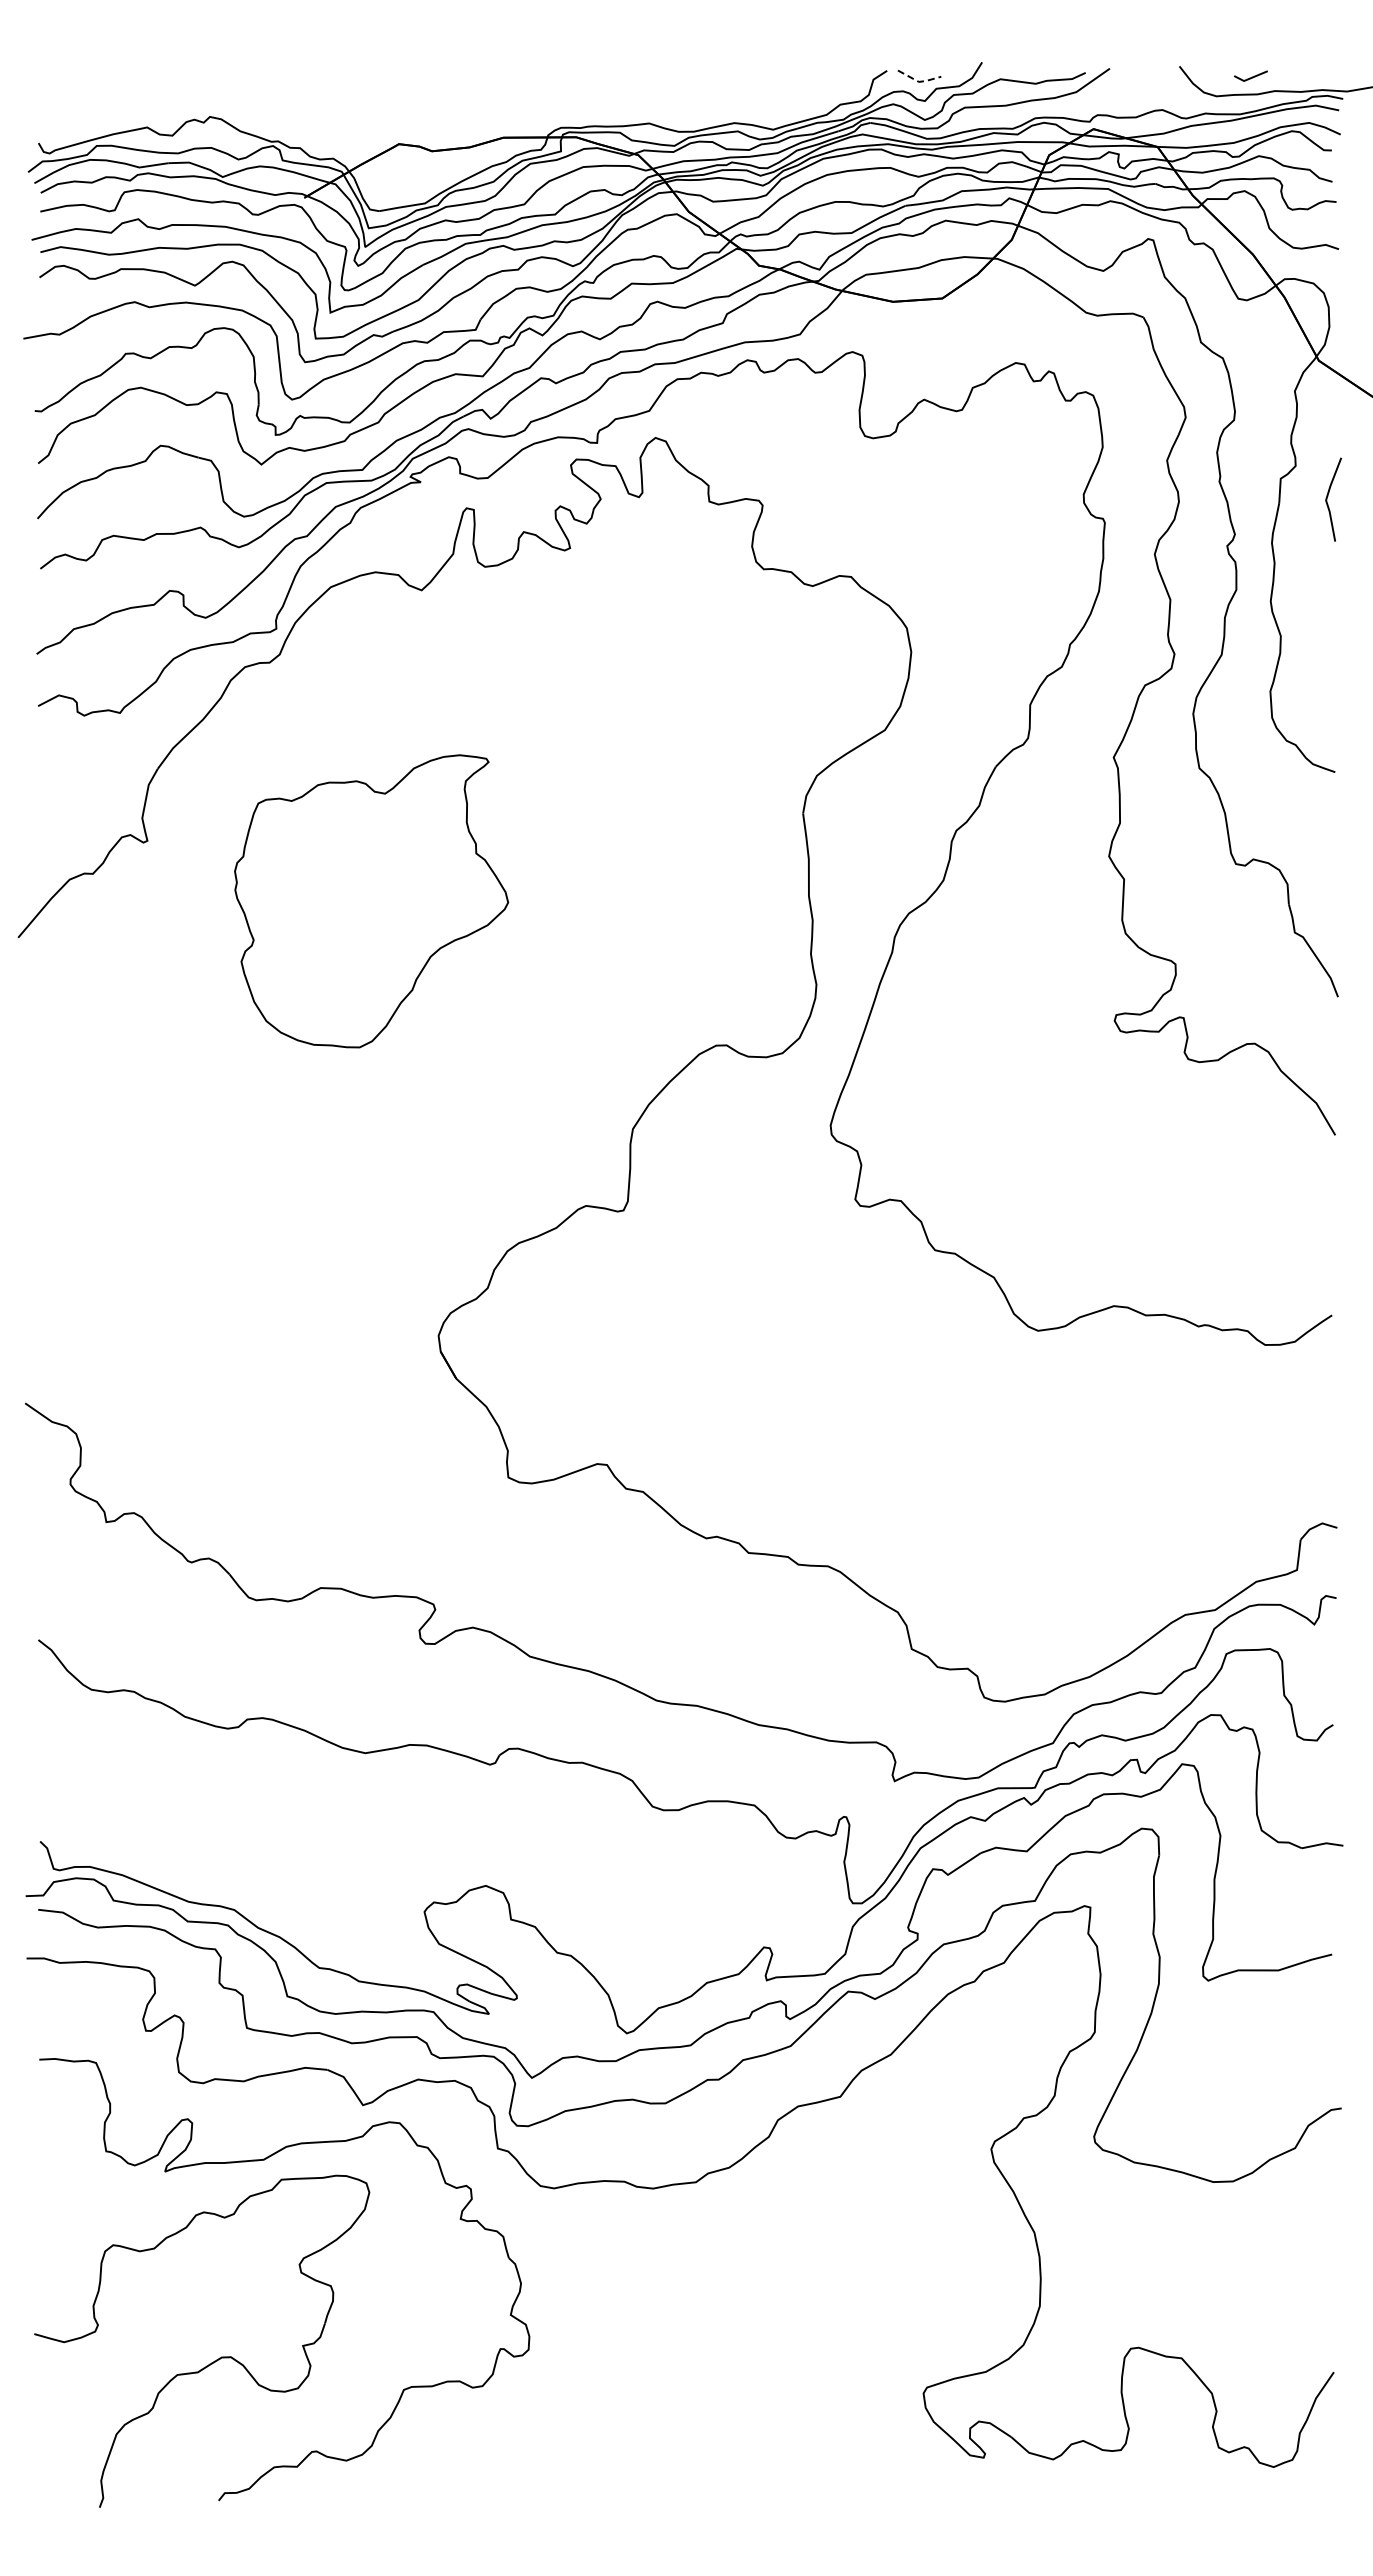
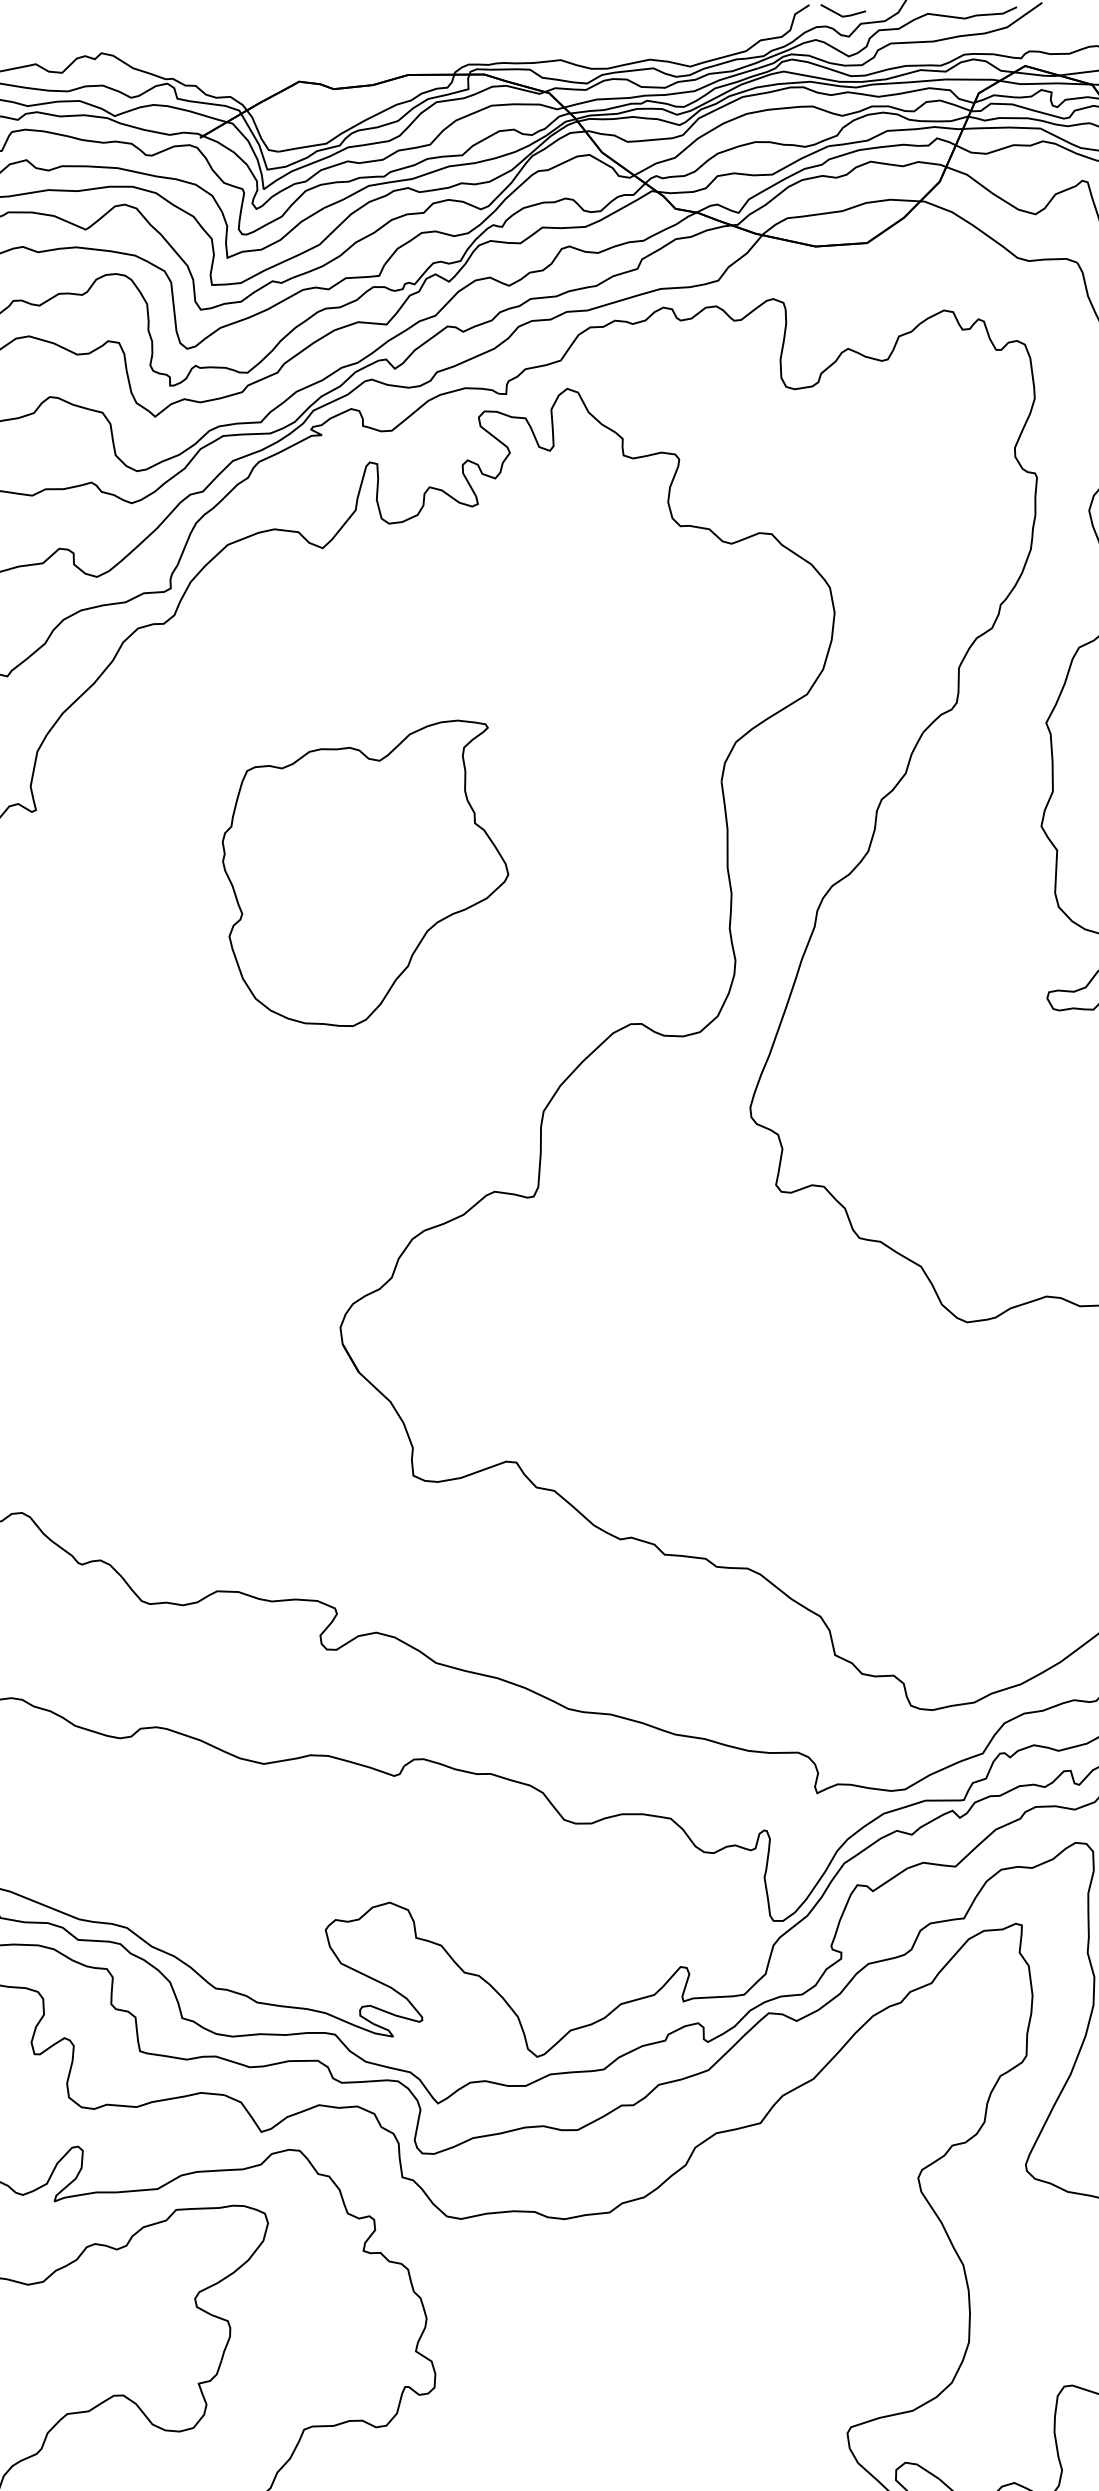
line: (918, 81) -> (842, 16), dashed -> solid
part: (371, 901) -> (365, 873), moved

